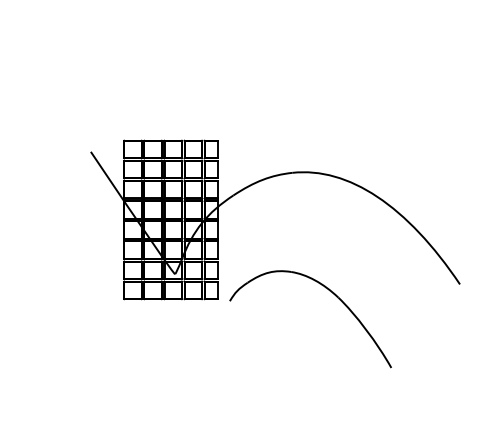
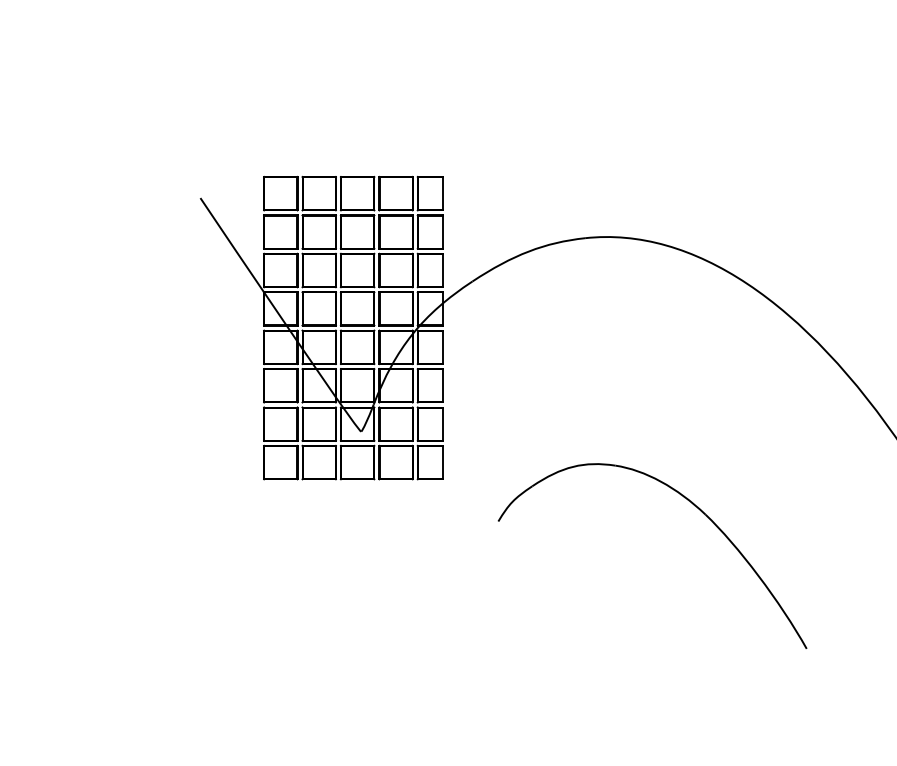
part: (329, 291) -> (688, 502), moved

